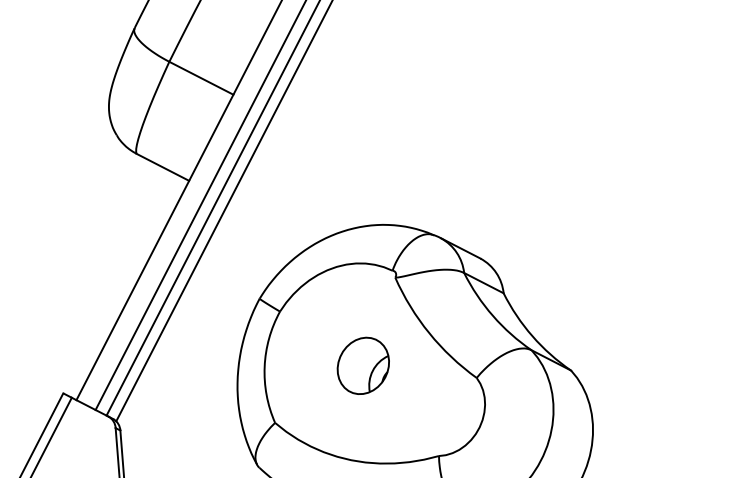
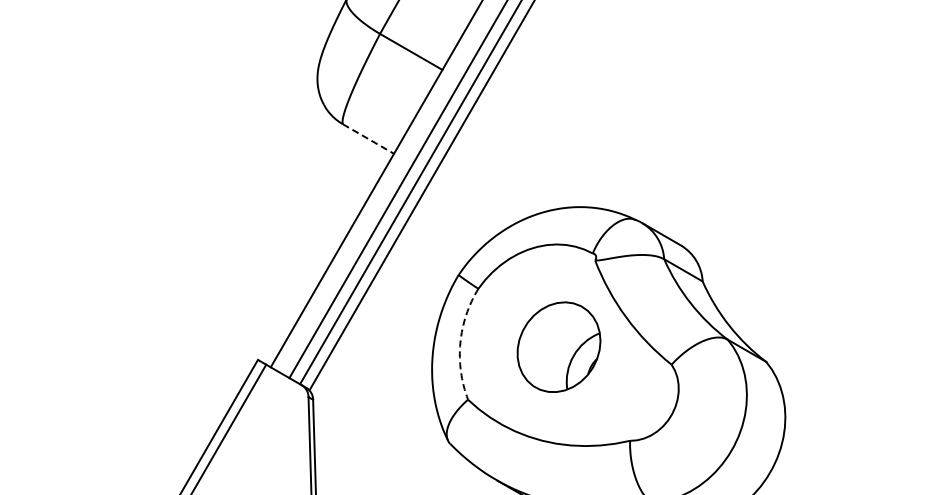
line: (162, 167) -> (368, 139), solid -> dashed
part: (362, 365) -> (558, 346), size x1.6
arc: (264, 367) -> (460, 343), solid -> dashed

